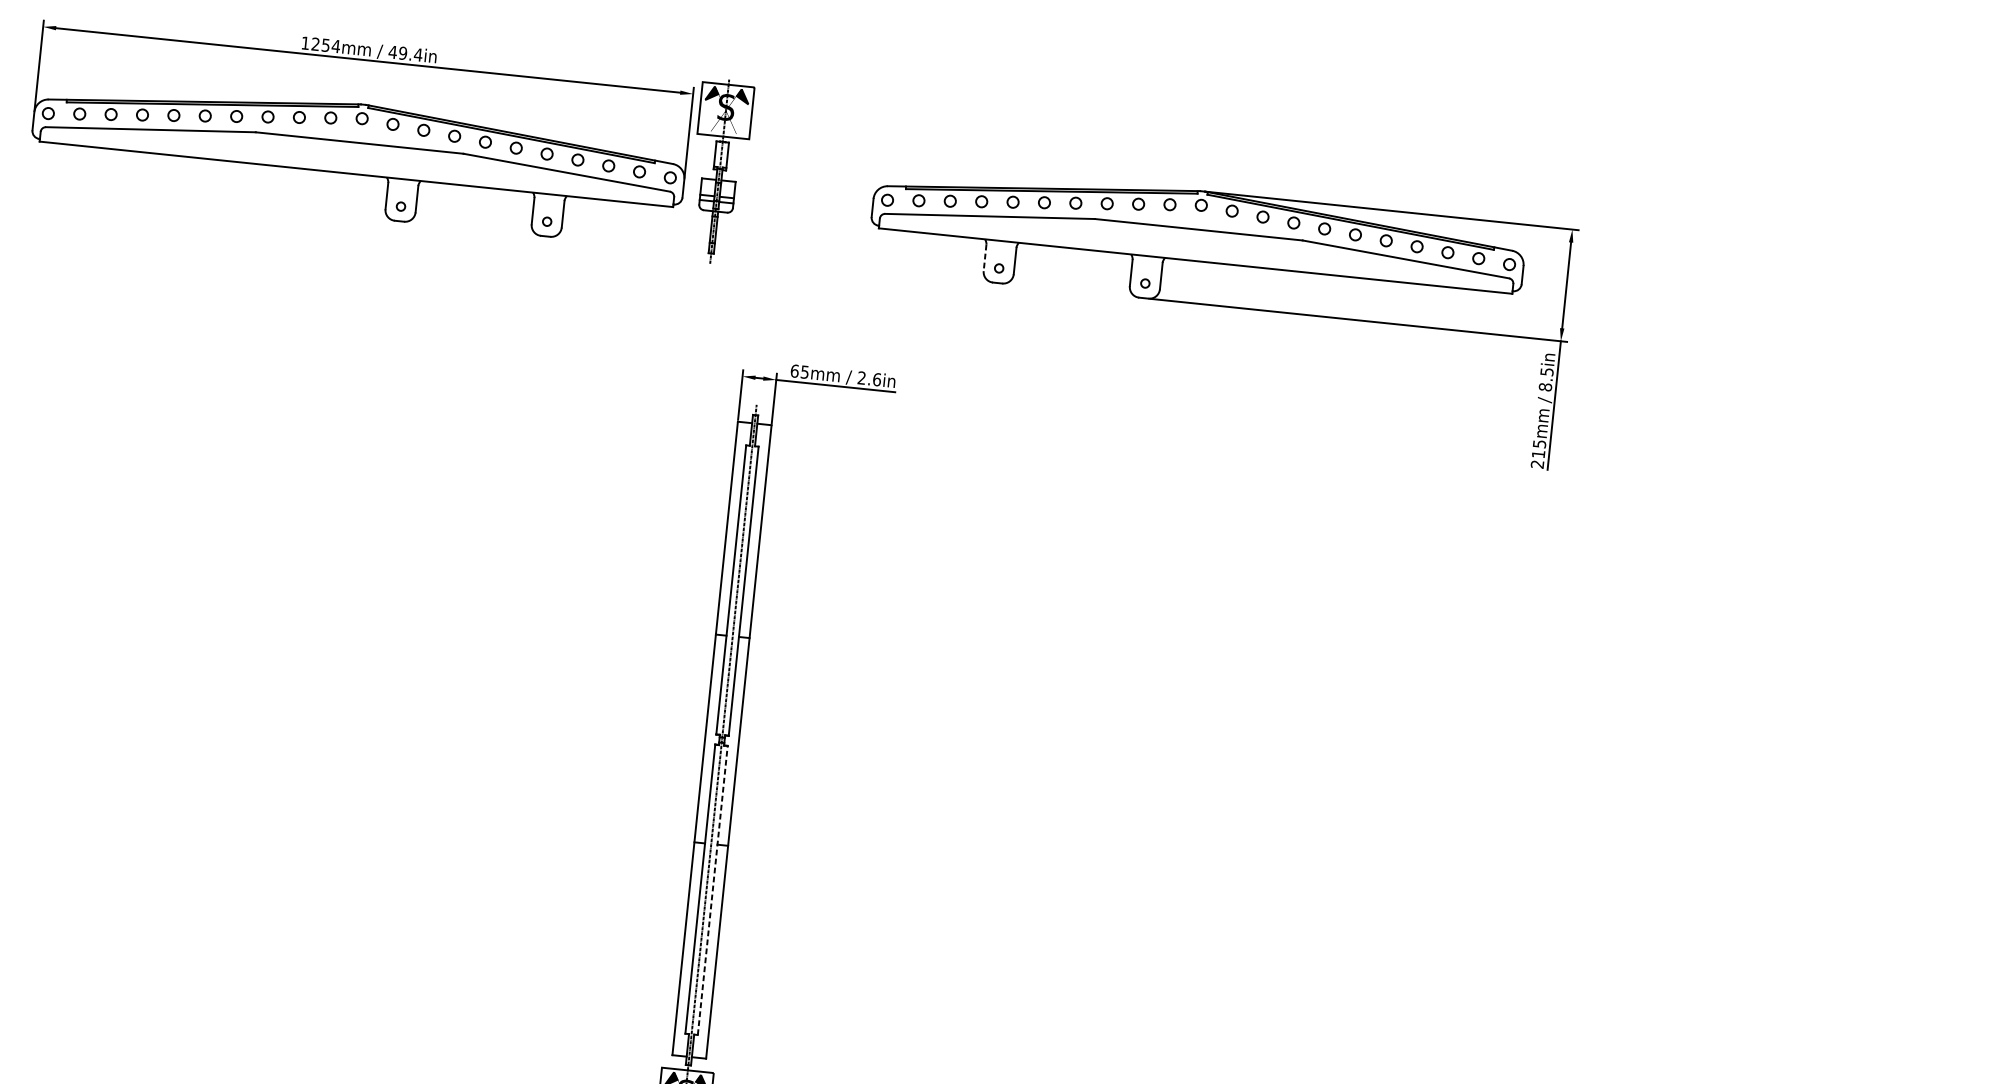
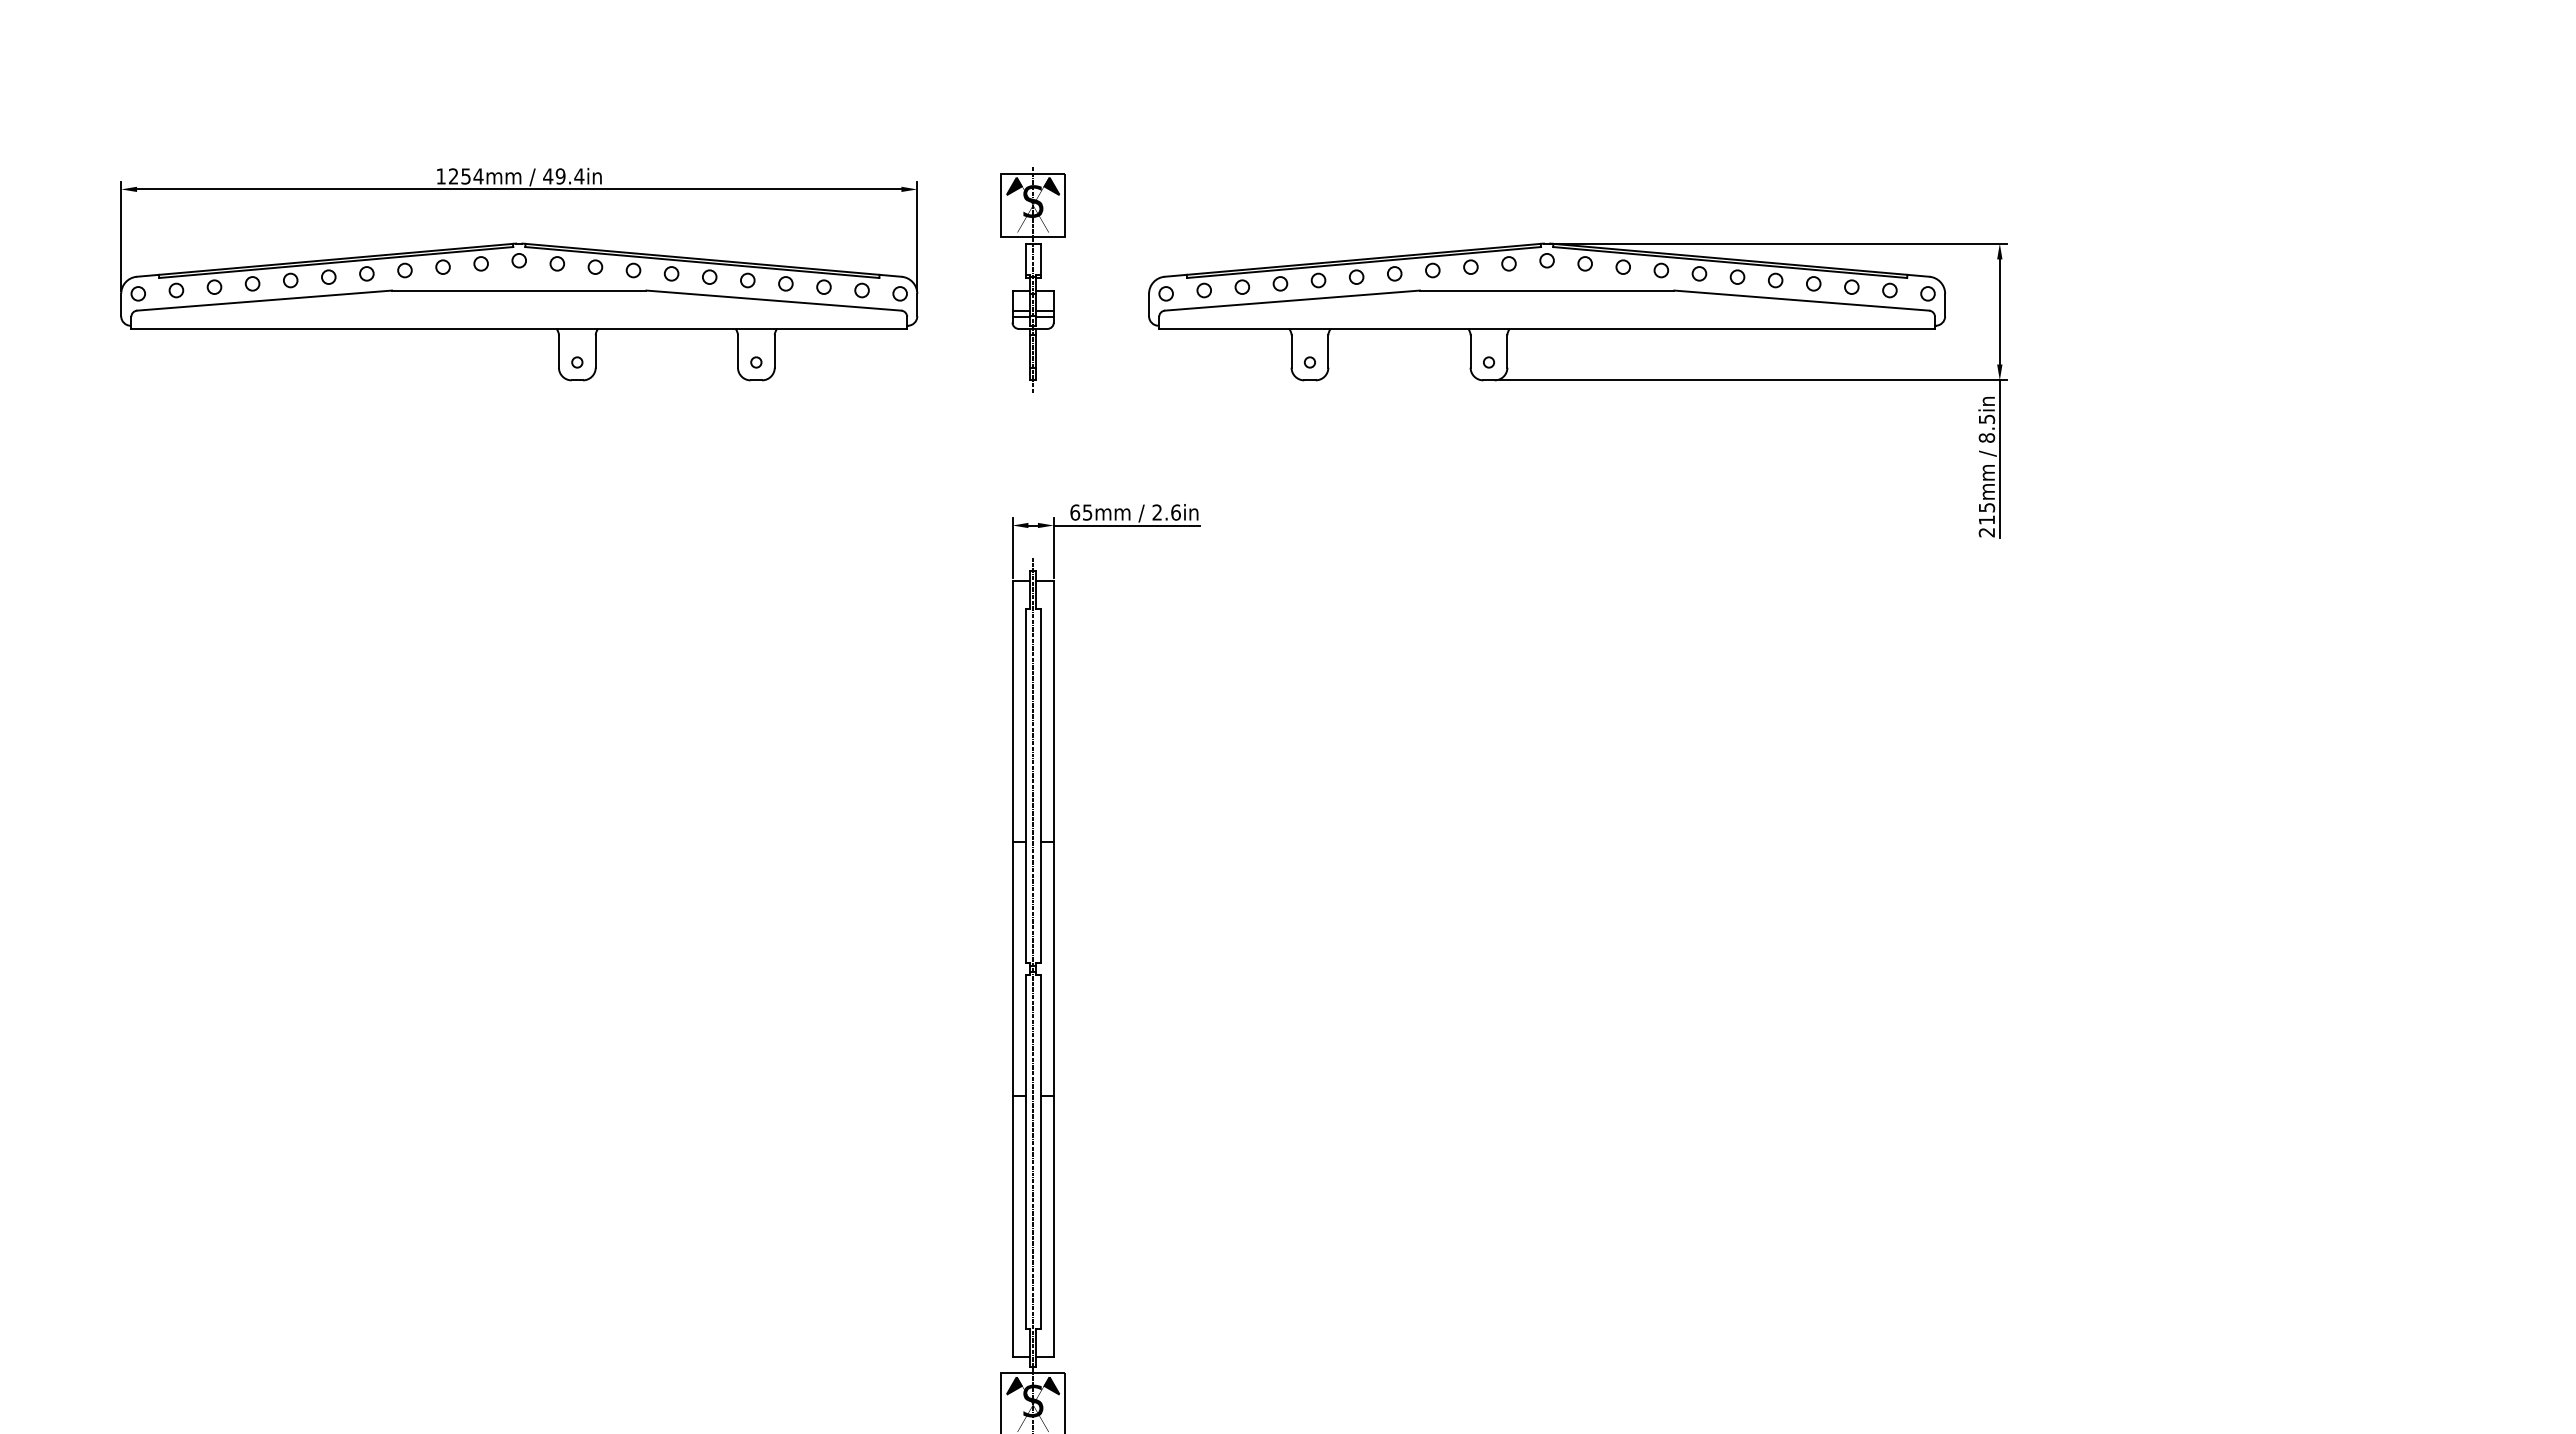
part: (719, 171) -> (1032, 279), moved
line: (985, 257) -> (1291, 351), dashed -> solid
line: (712, 889) -> (1040, 1151), dashed -> solid

